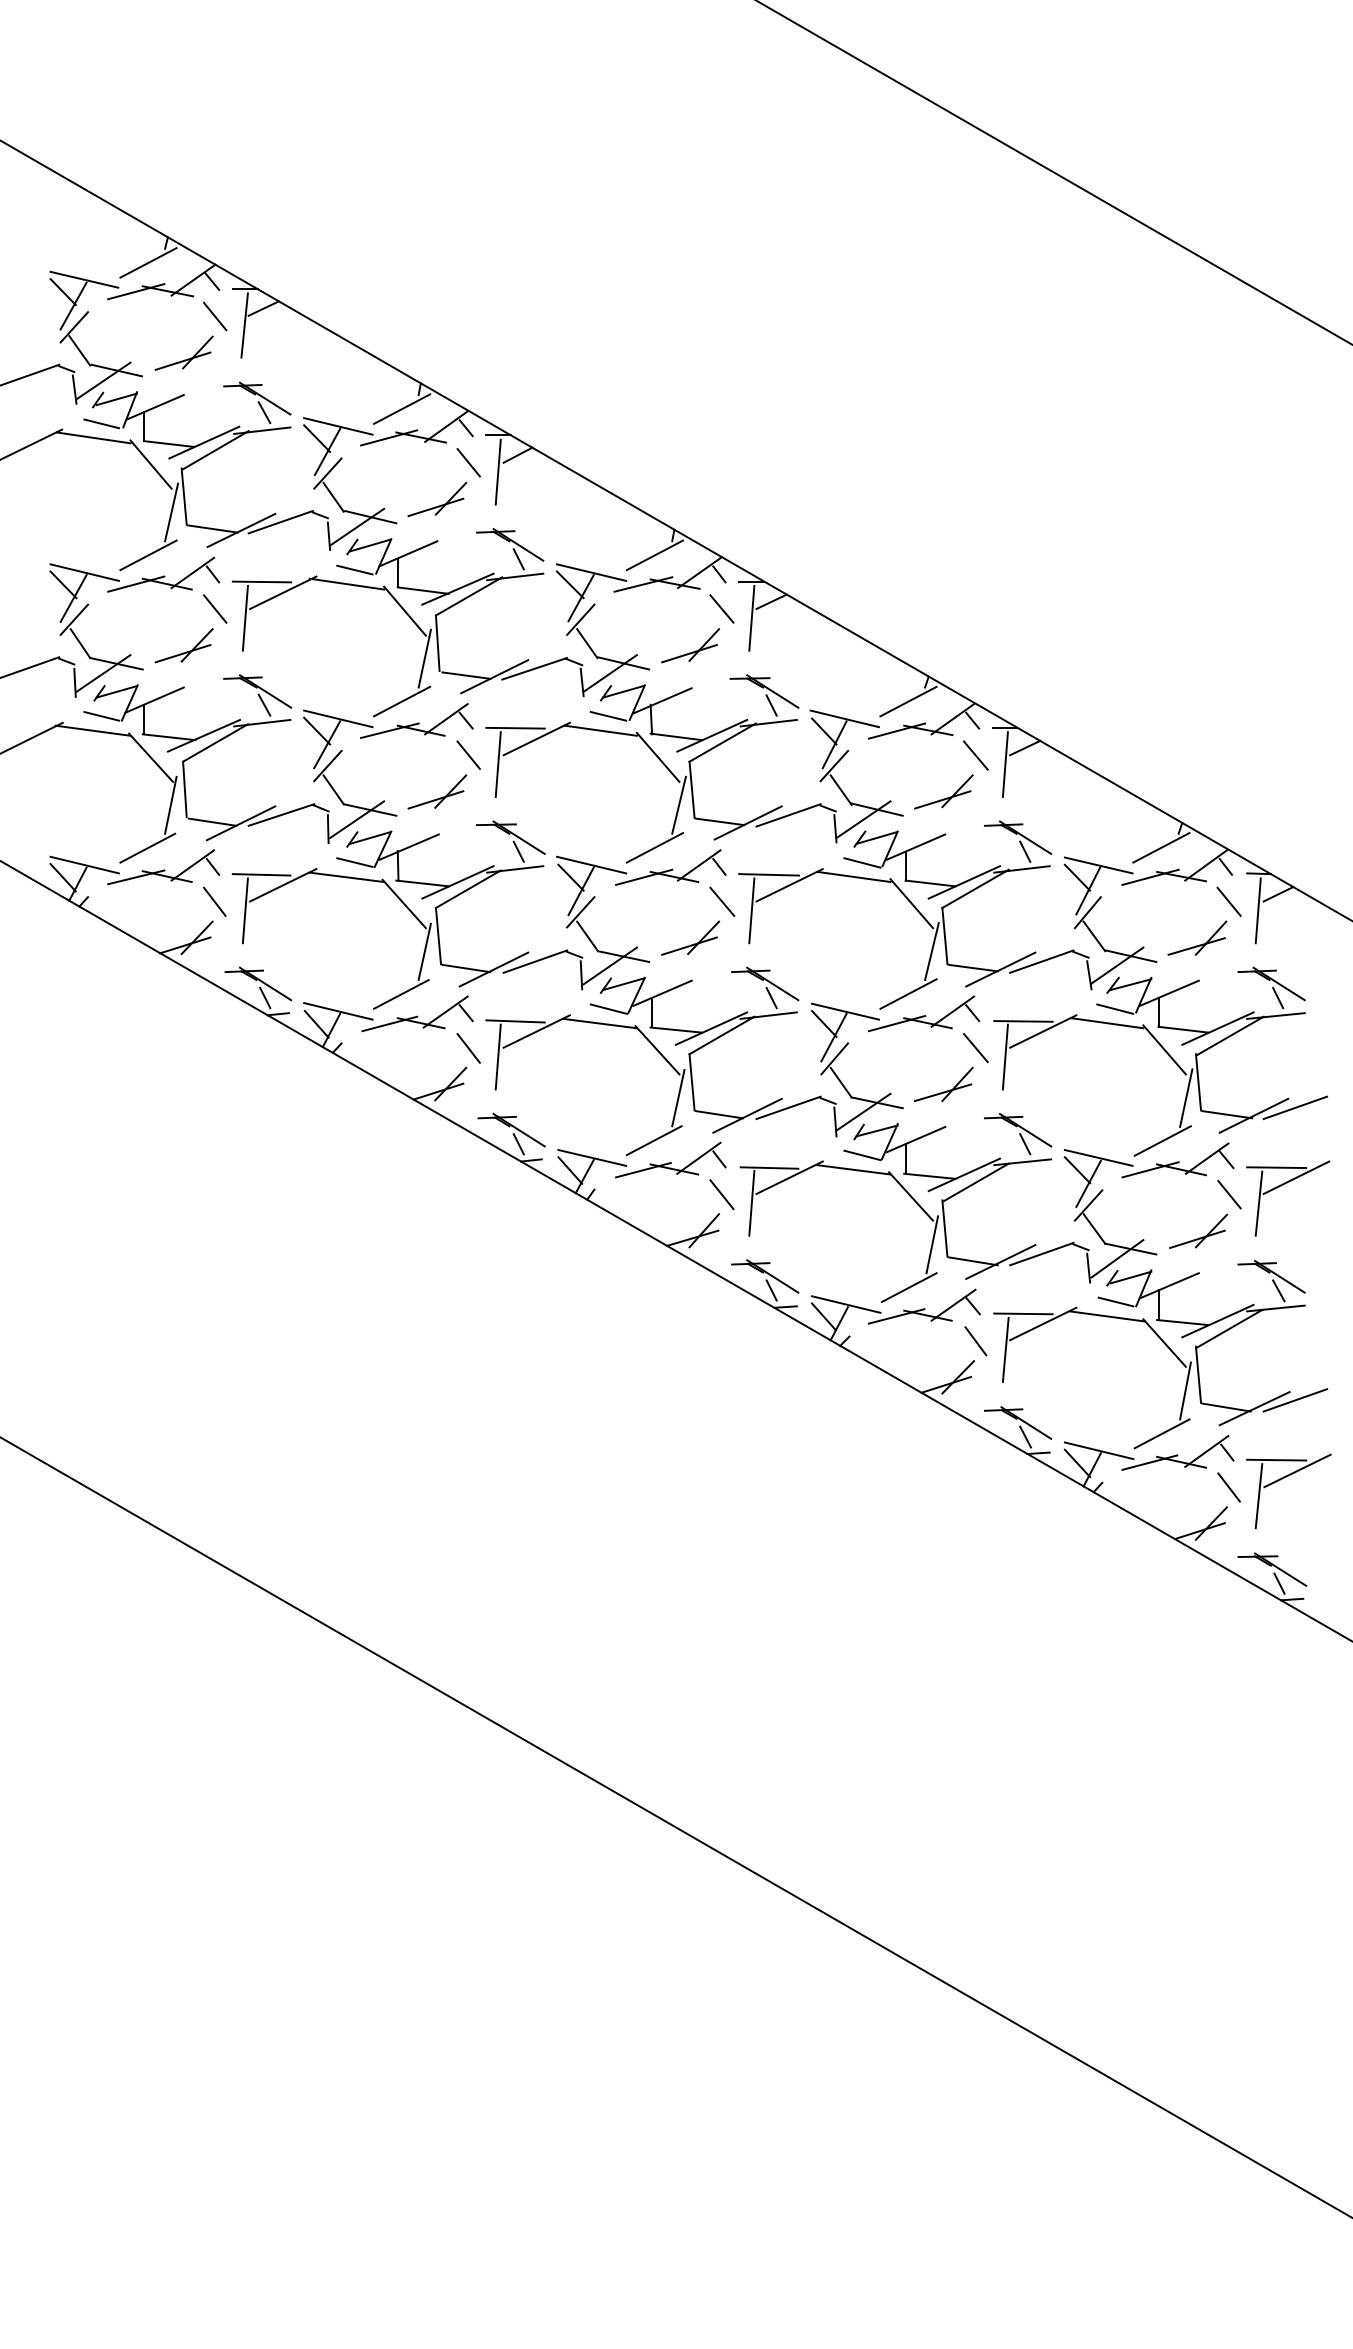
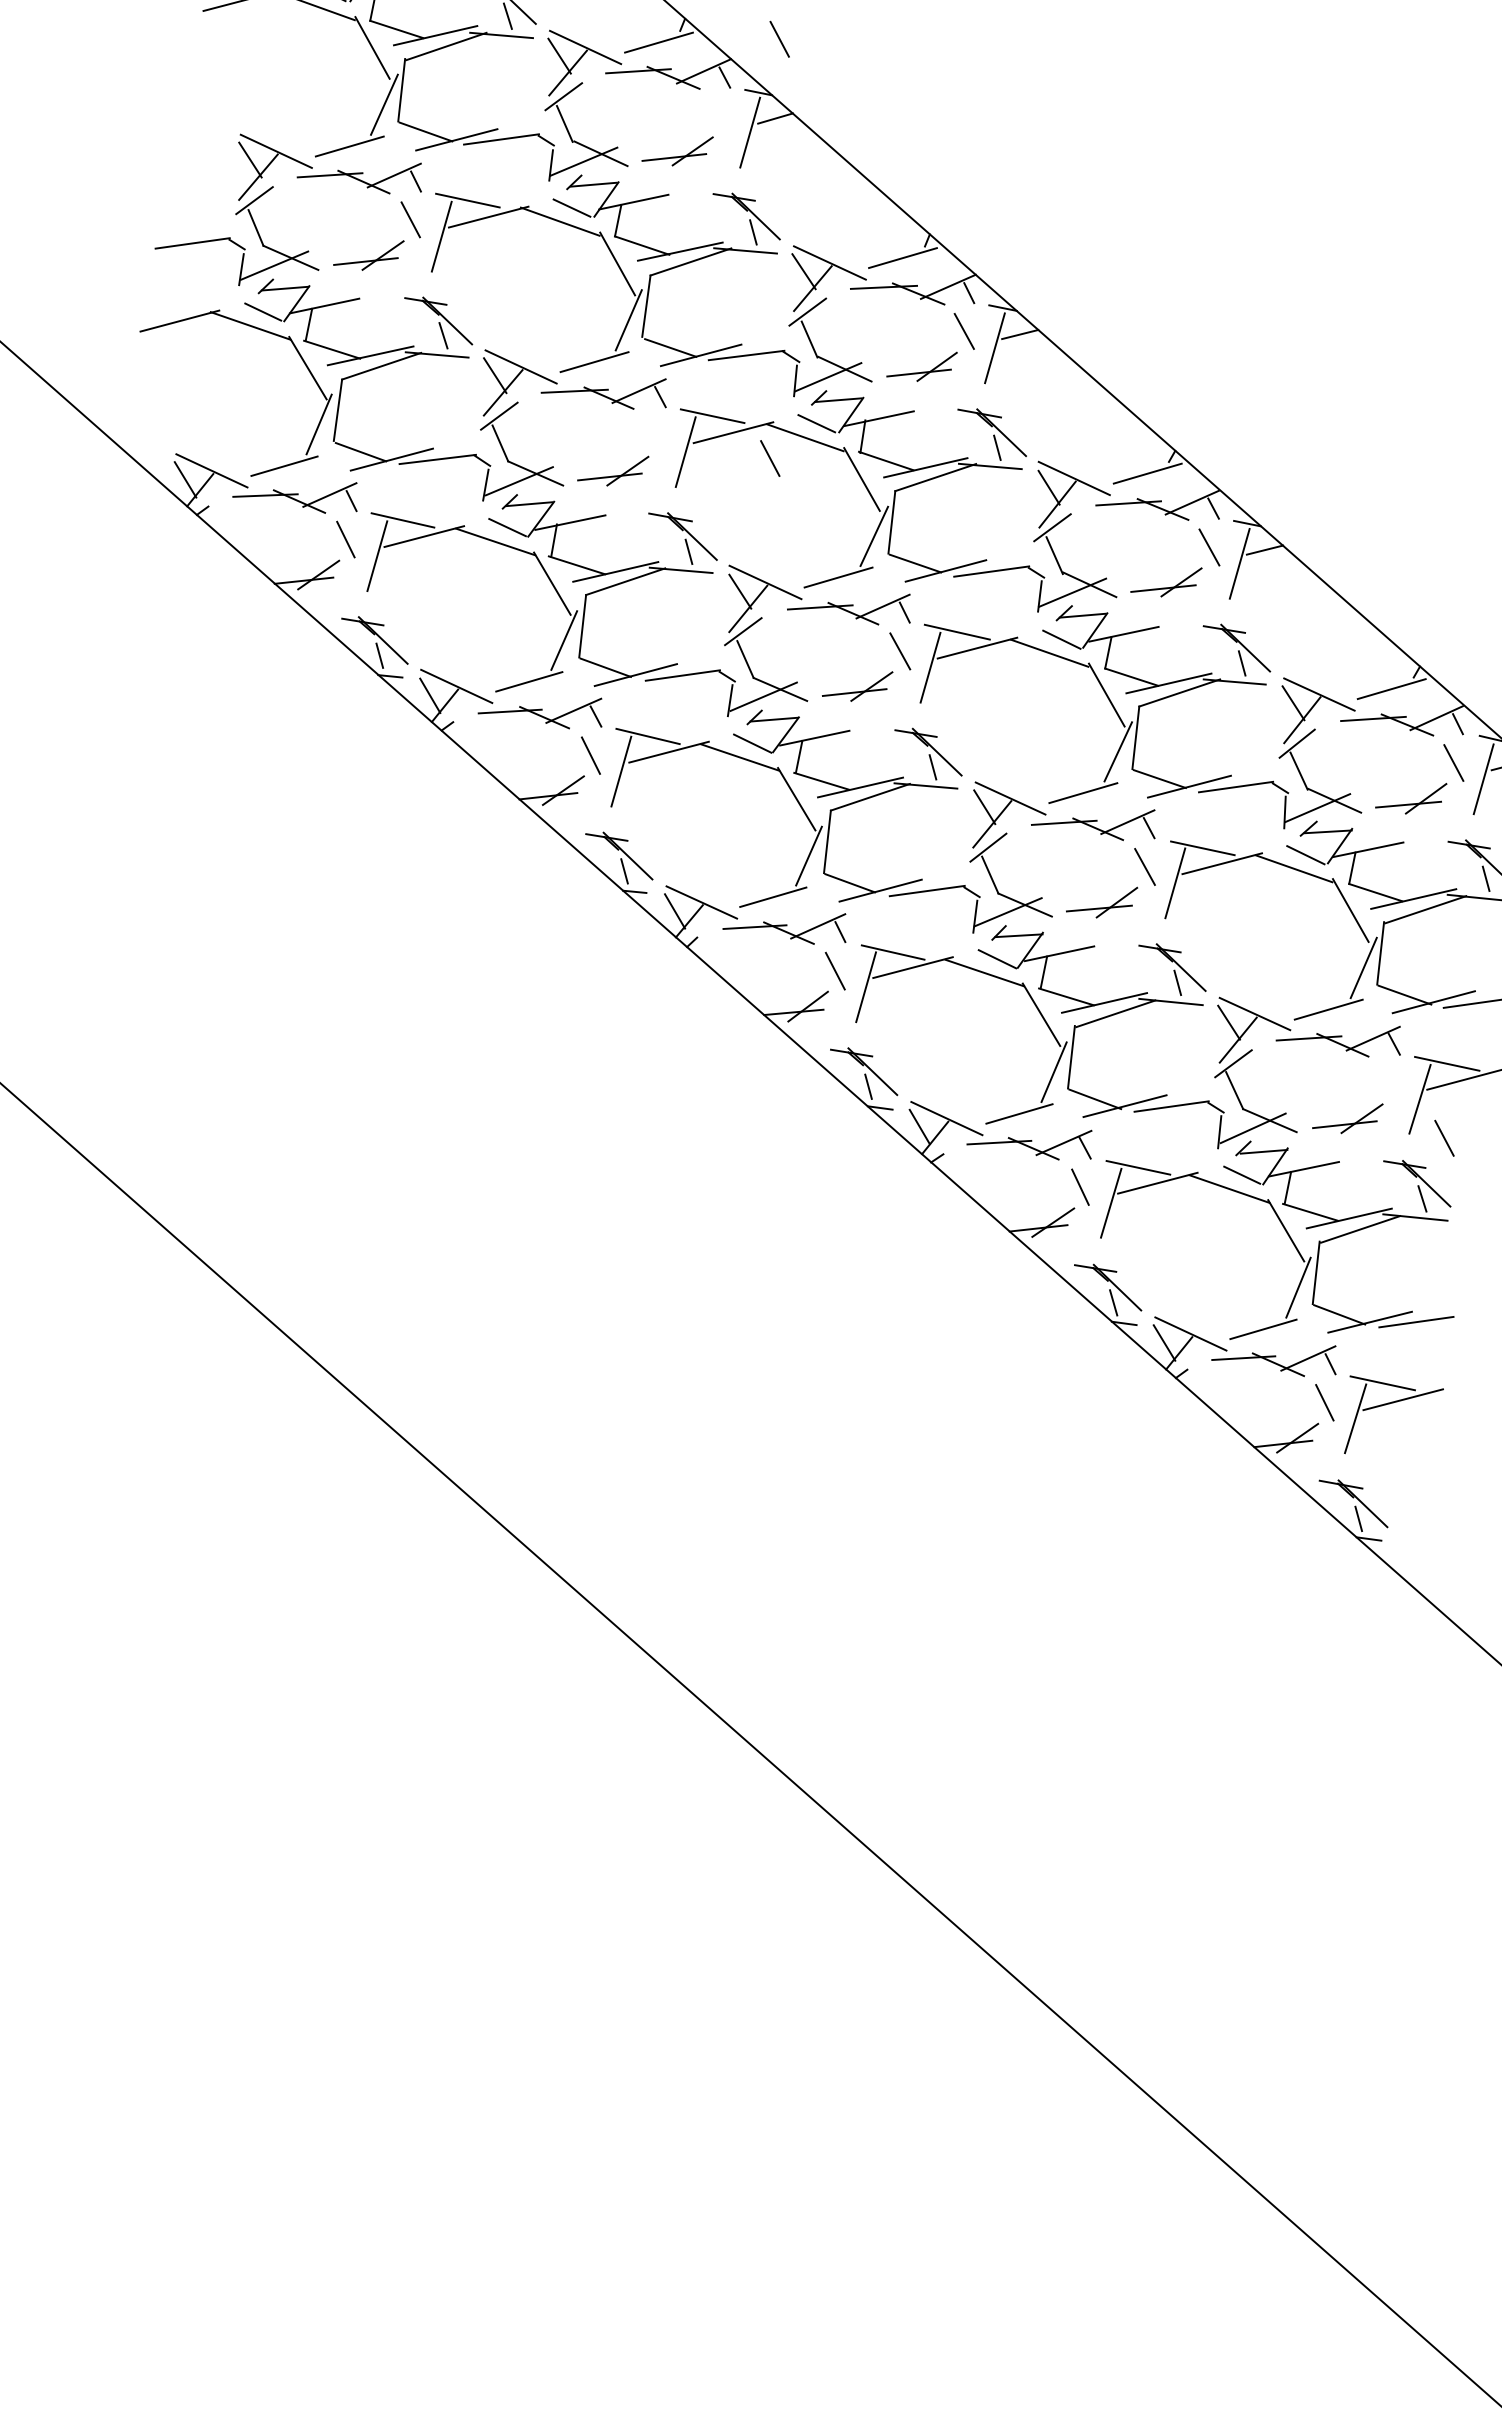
line: (468, 462) -> (779, 38), moved
line: (468, 754) -> (770, 457), moved
line: (1229, 1194) -> (1444, 1138), moved

